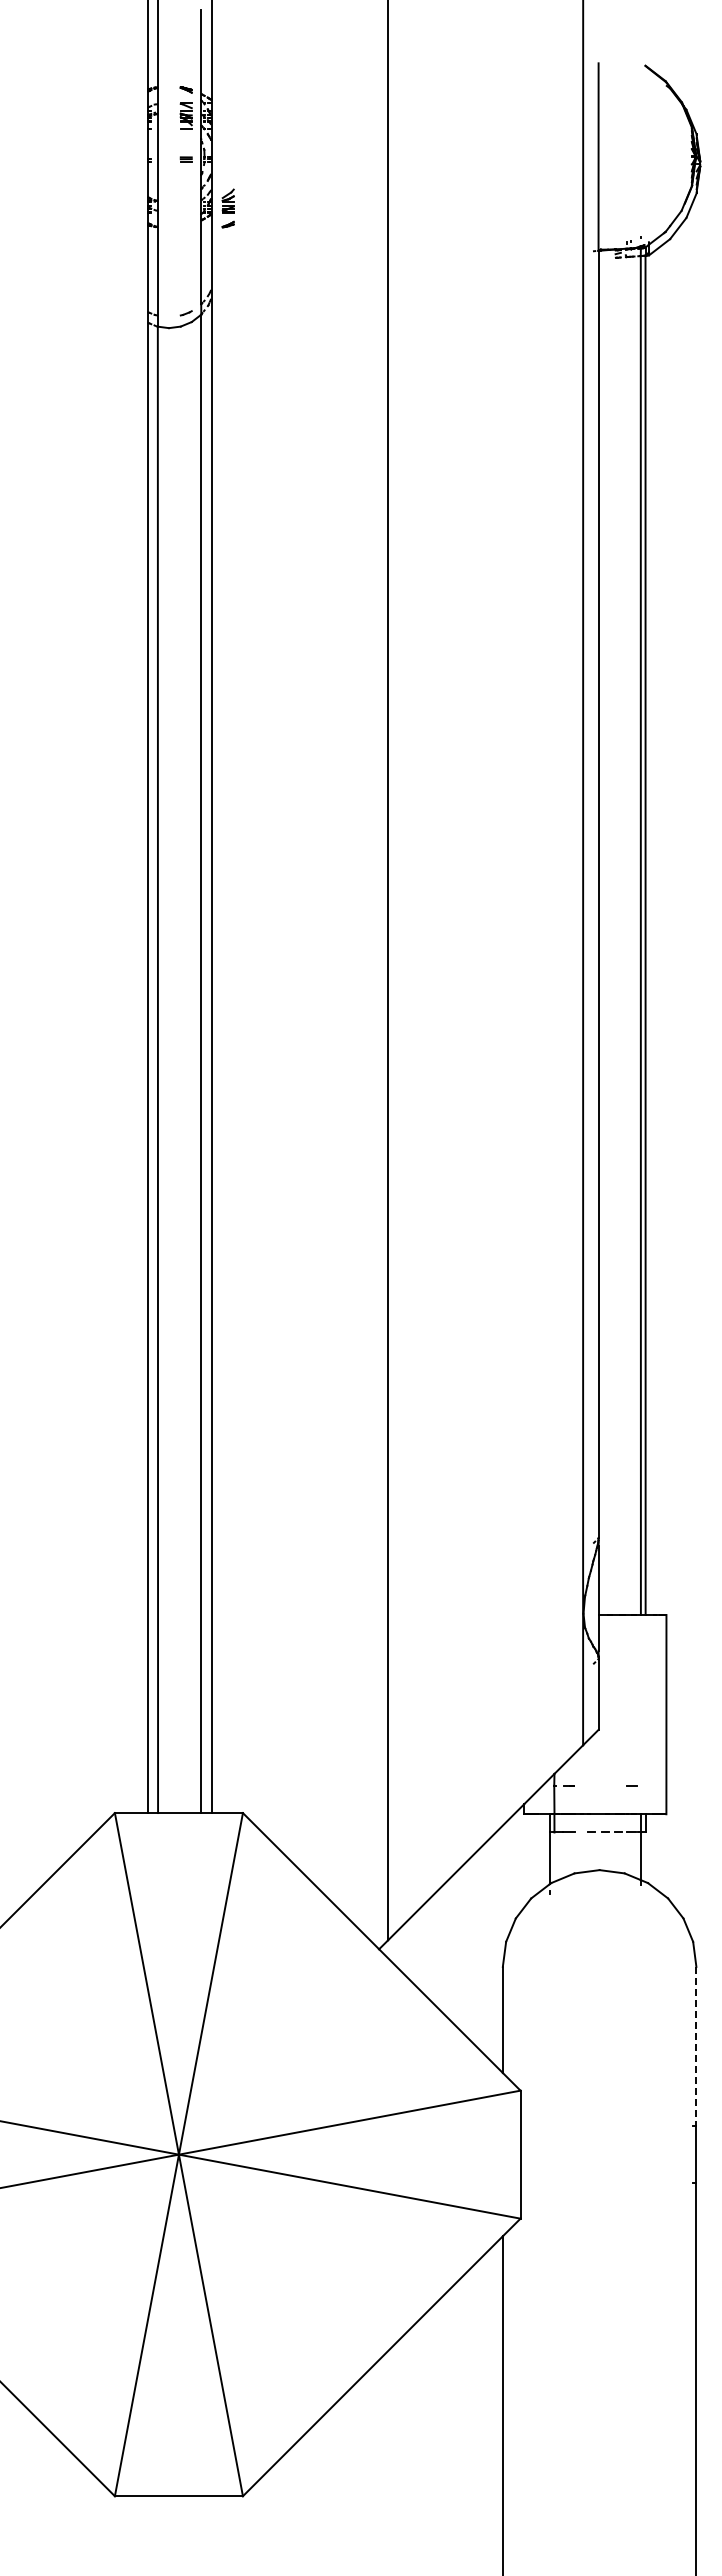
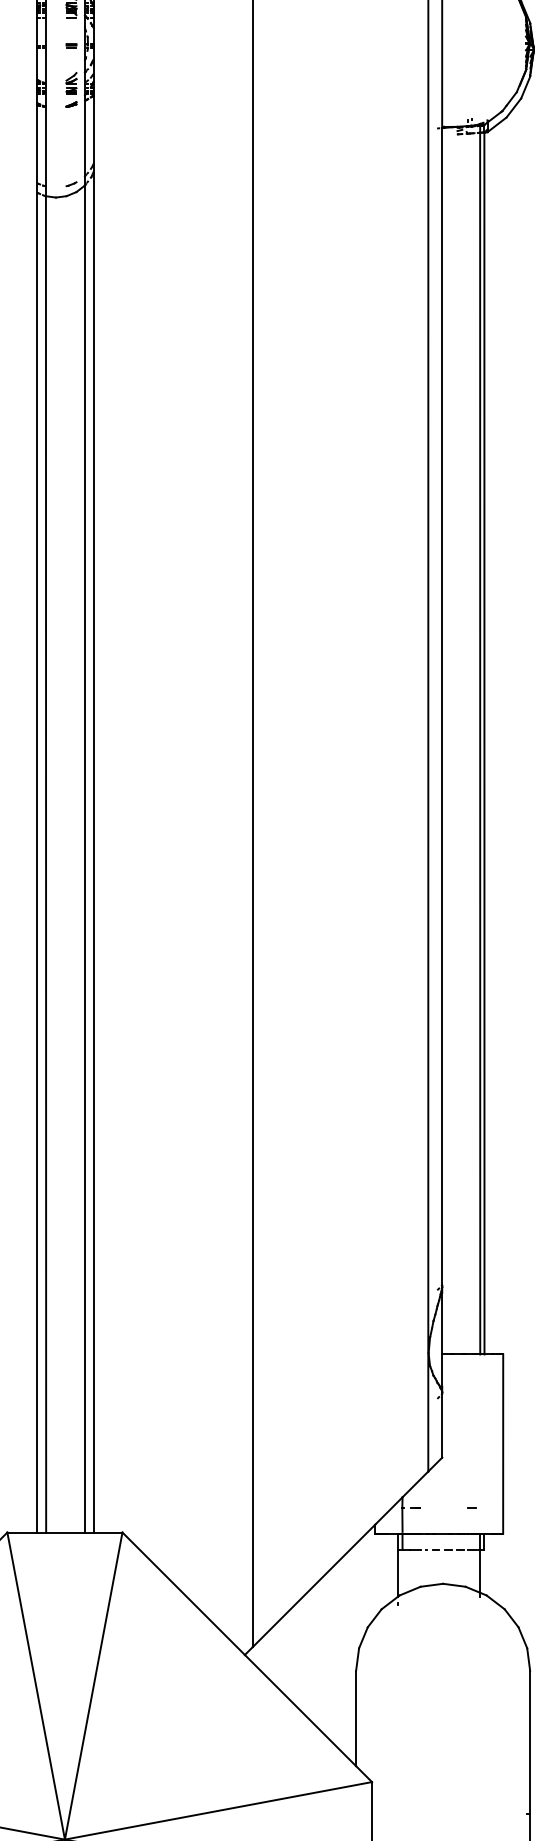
part: (227, 208) -> (70, 90), moved
line: (696, 2046) -> (530, 1742), dashed -> solid

